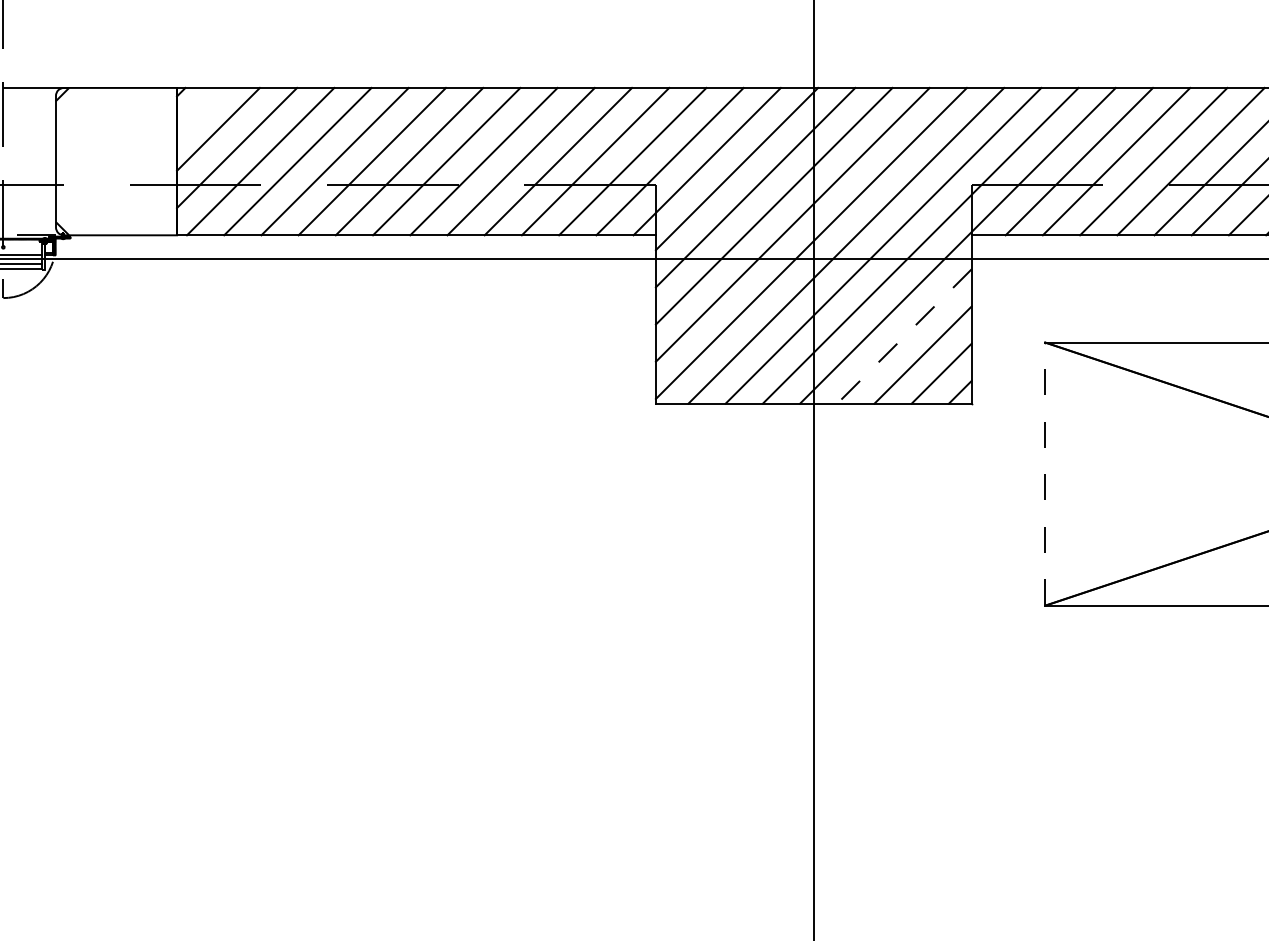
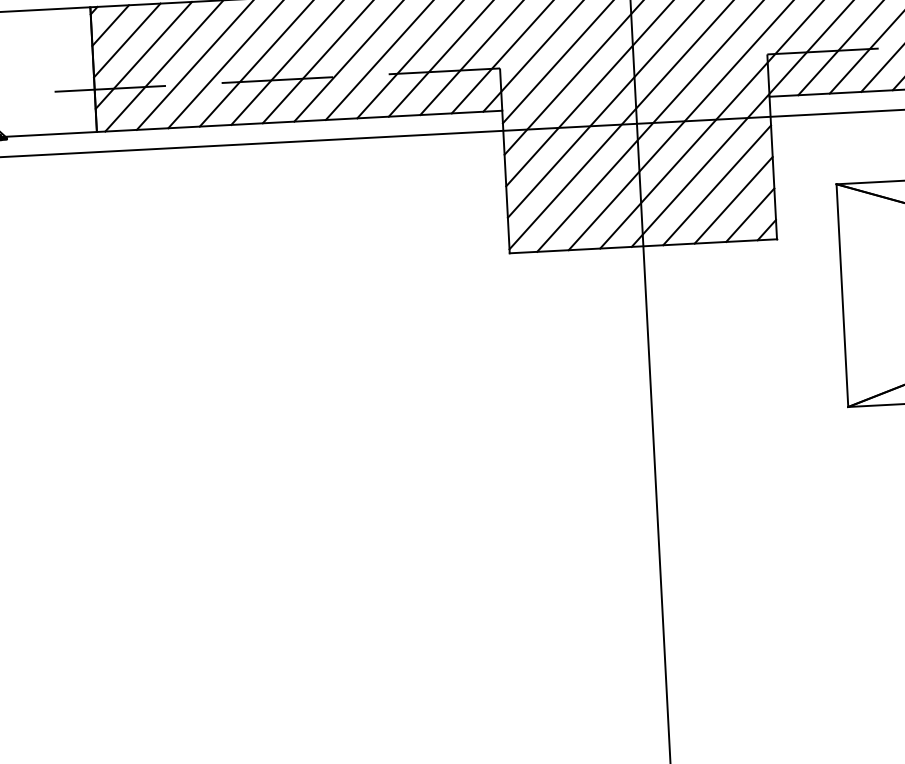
line: (199, 110) -> (110, 25), added
line: (904, 336) -> (717, 185), dashed -> solid
line: (1045, 474) -> (842, 295), dashed -> solid

